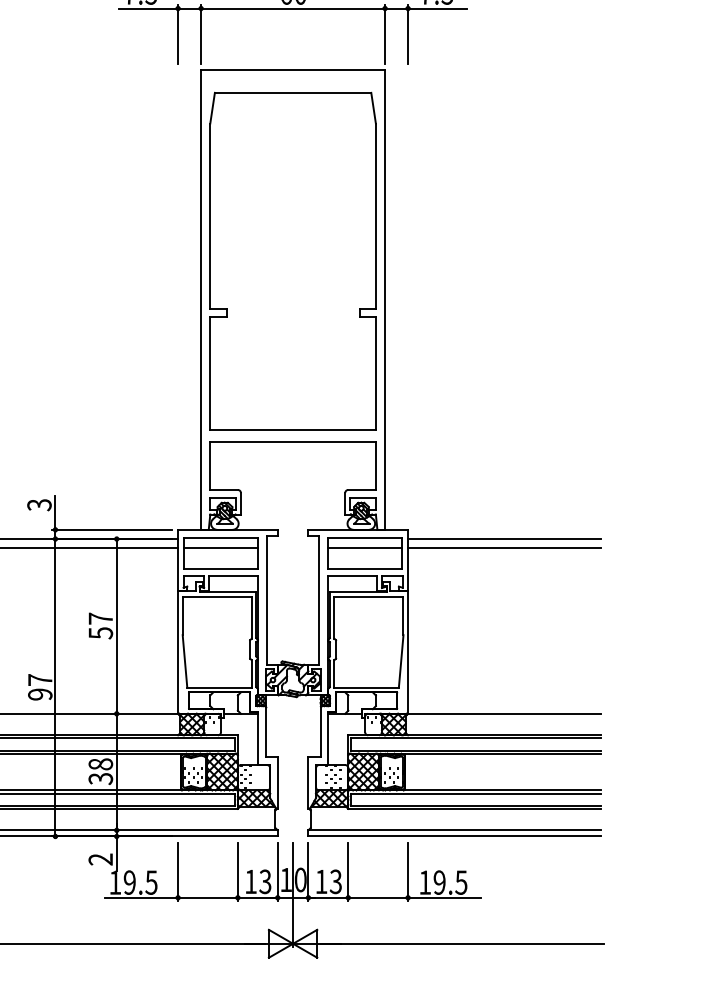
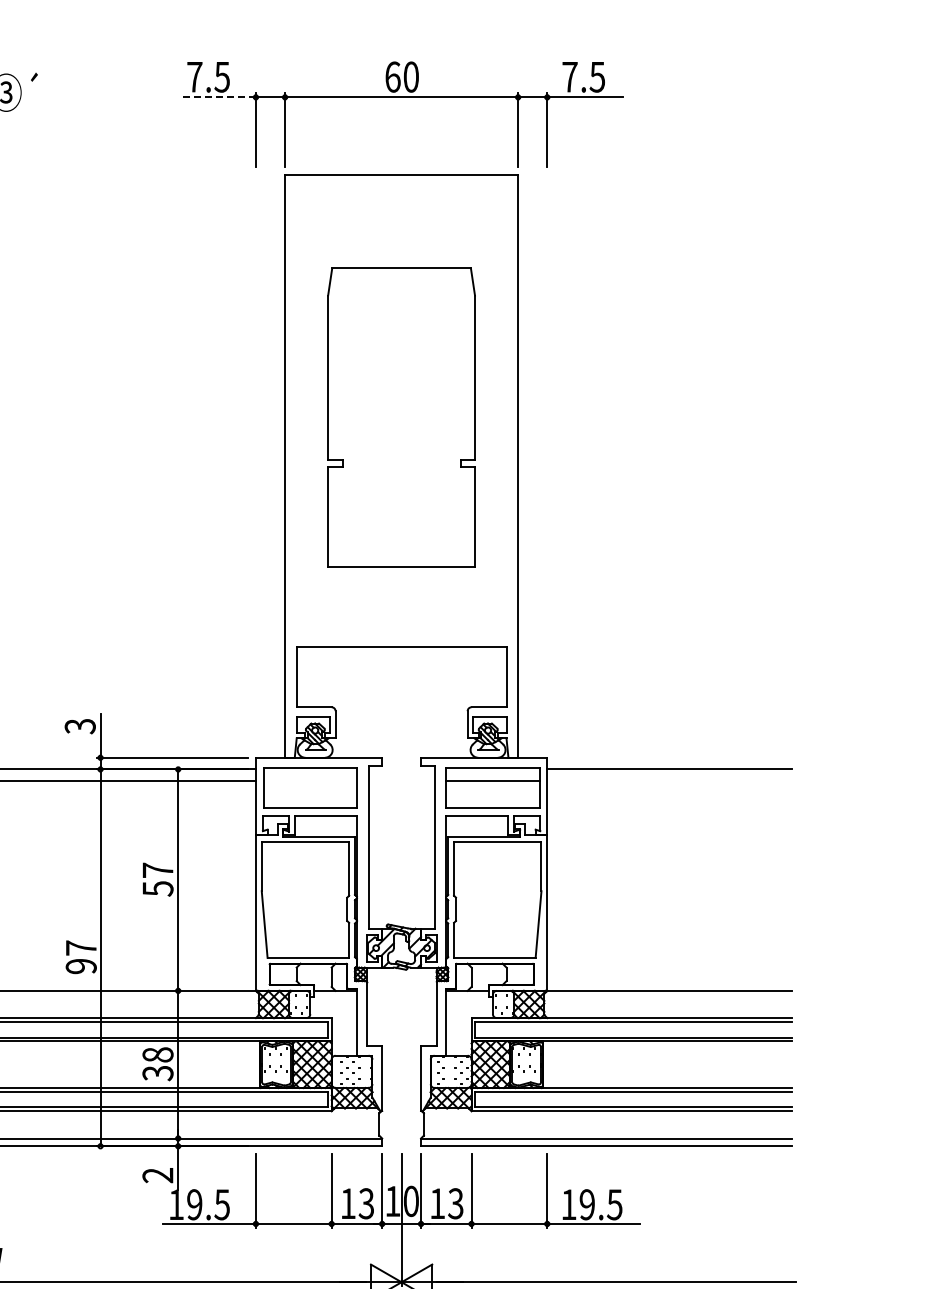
line: (148, 8) -> (218, 97), solid -> dashed
part: (293, 261) -> (401, 417), size x0.7
line: (220, 548) -> (309, 781), removed
line: (504, 548) -> (669, 781), removed

